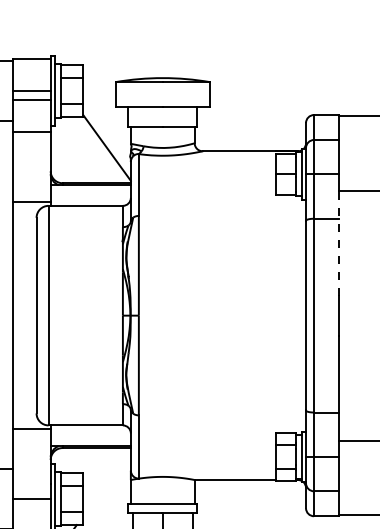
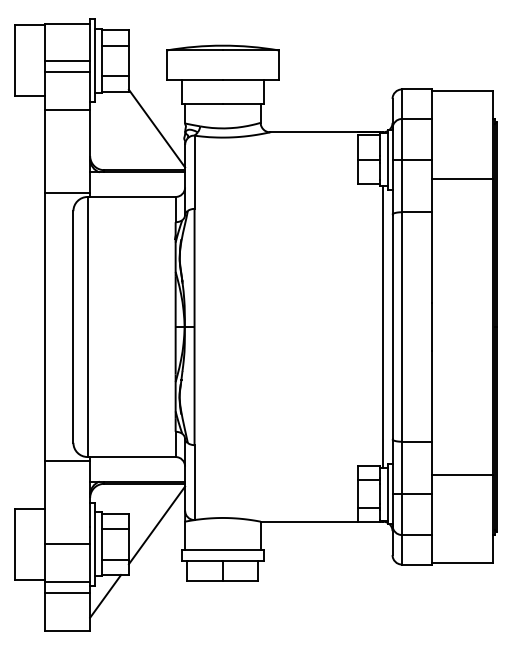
line: (338, 242) -> (431, 240), dashed -> solid
line: (298, 315) -> (383, 326), added
line: (106, 483) -> (156, 525), added

